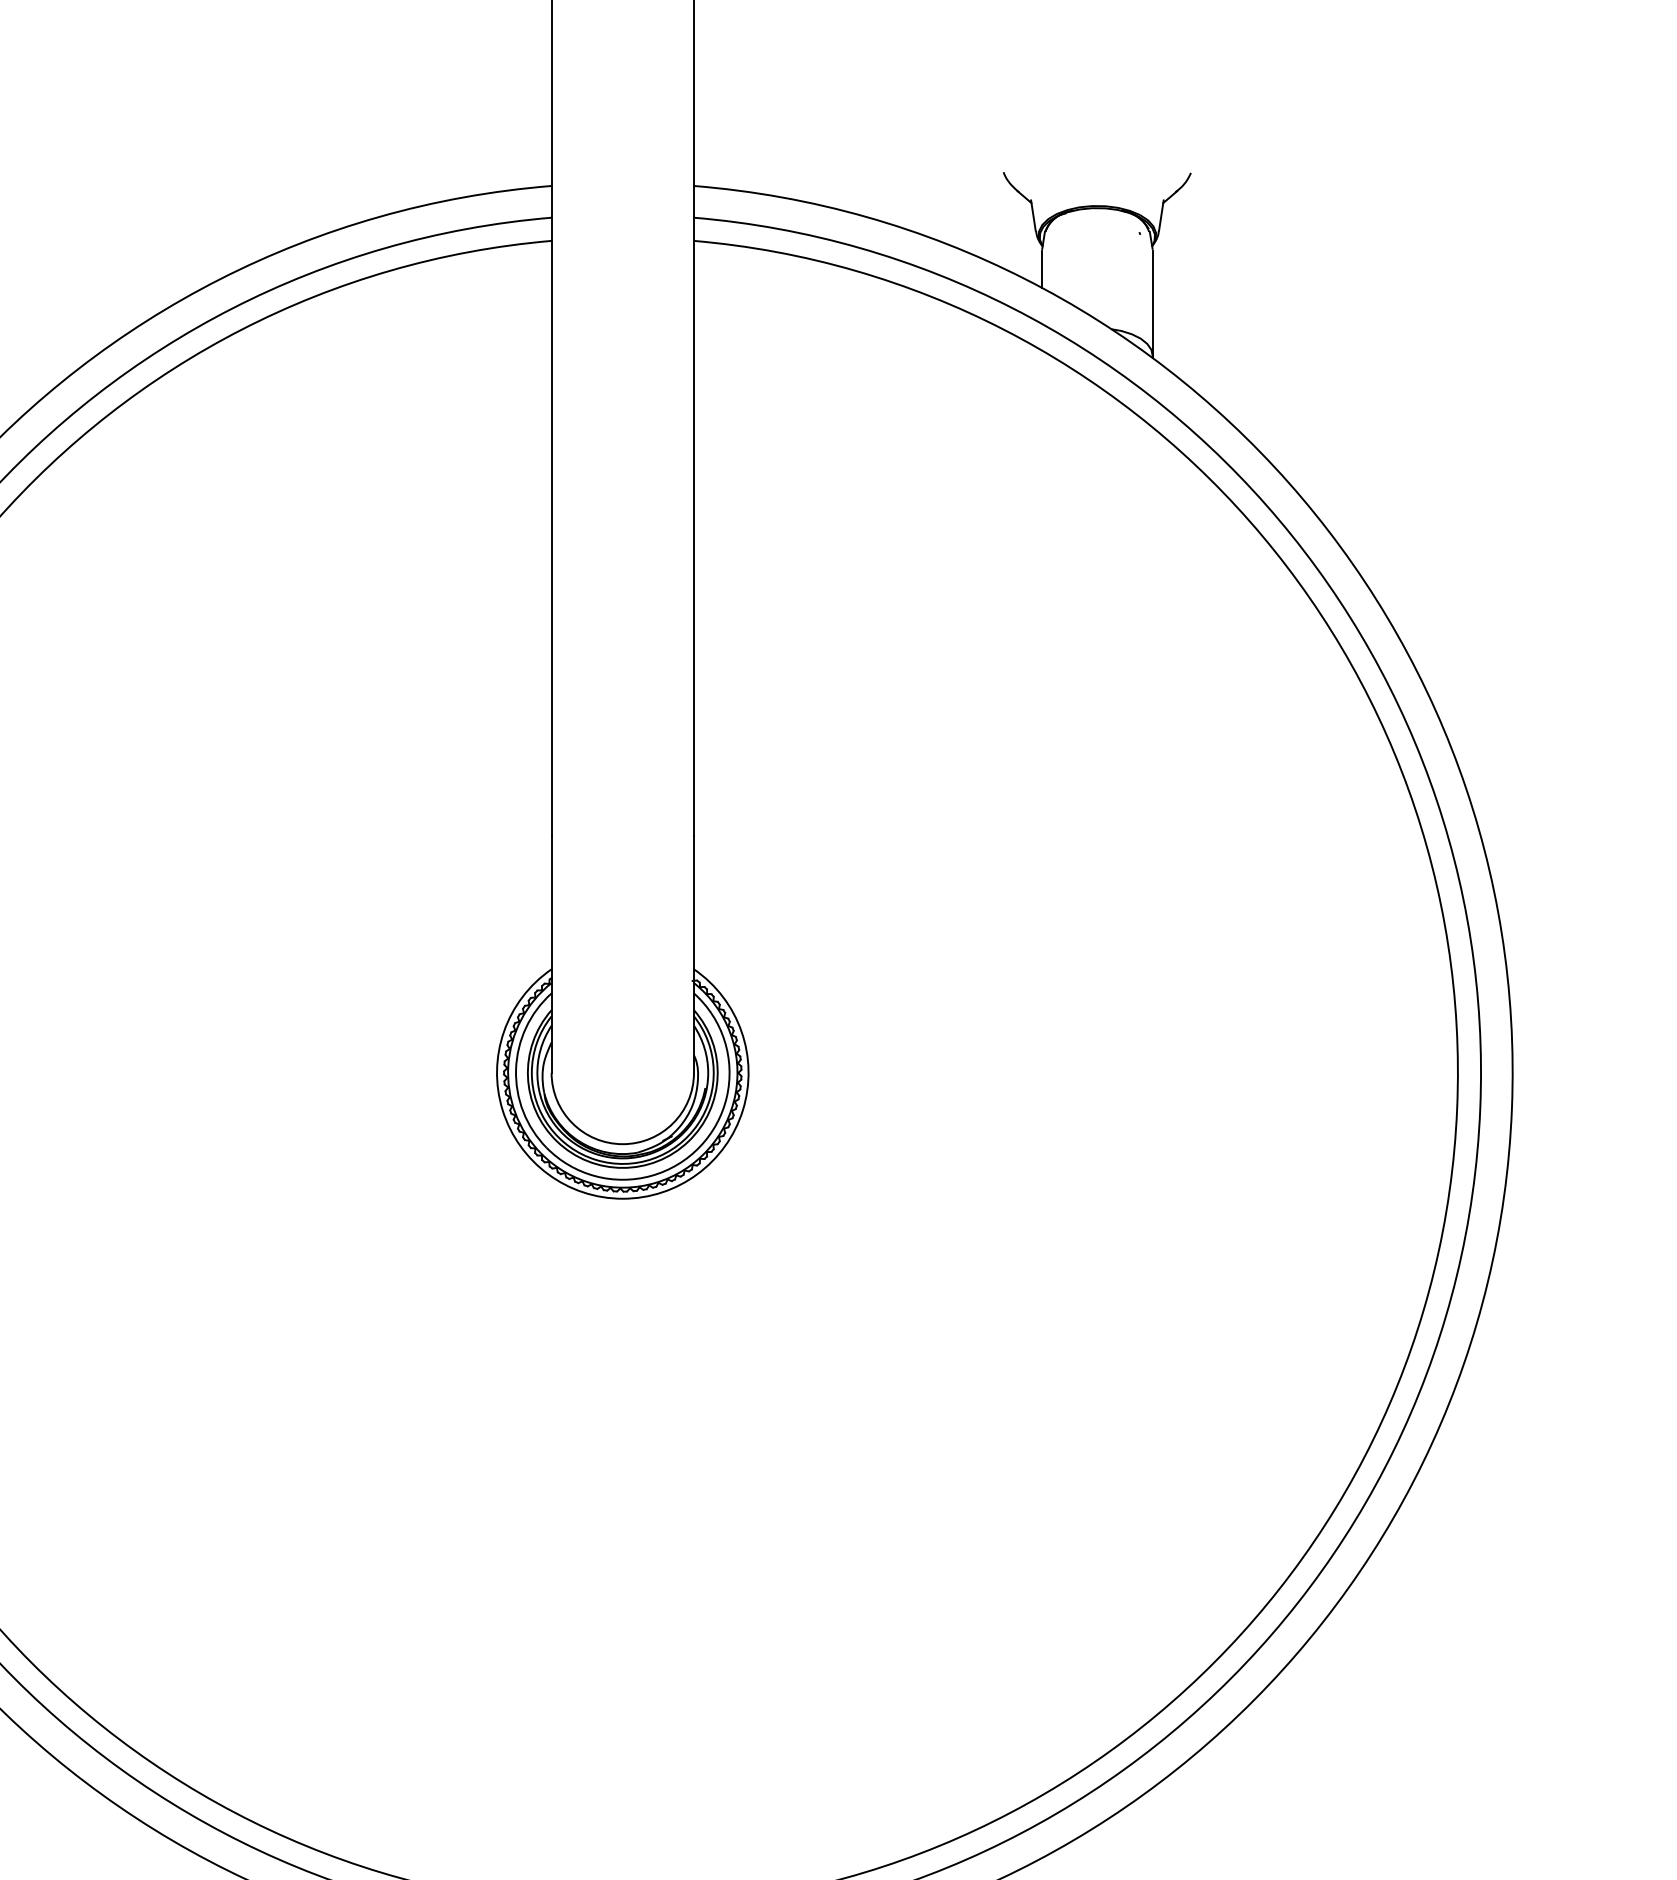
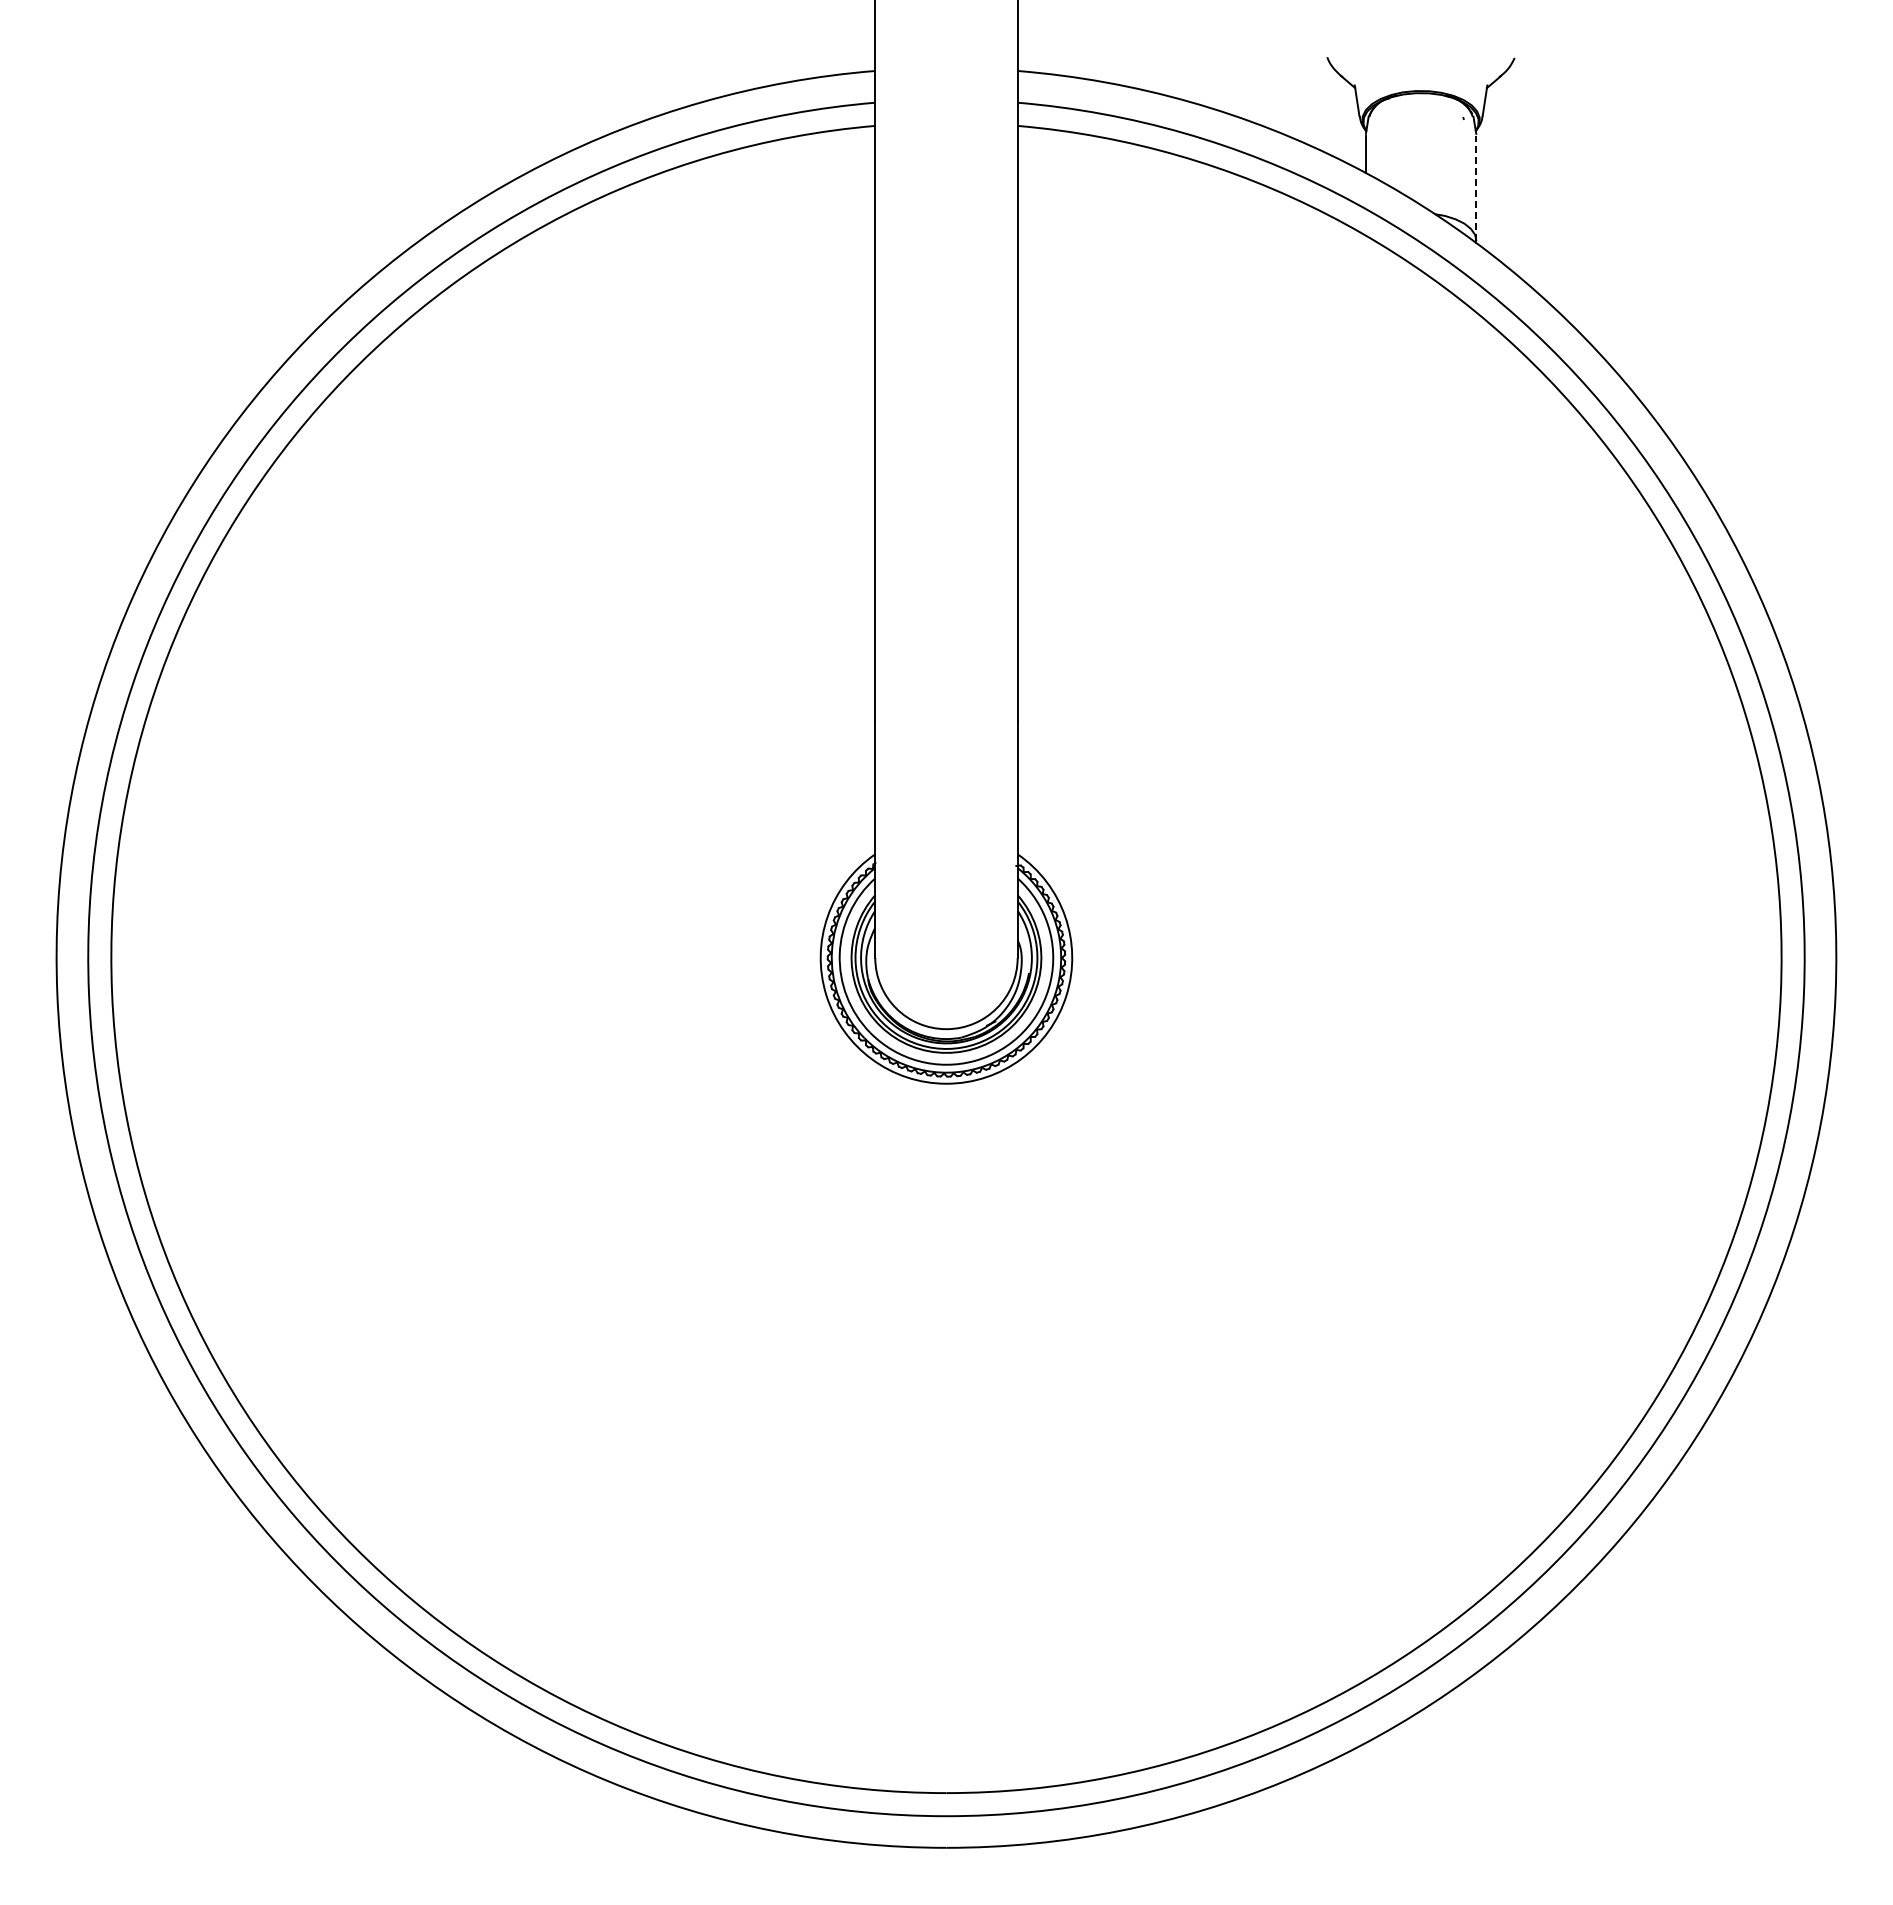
line: (1152, 303) -> (1476, 188), solid -> dashed

